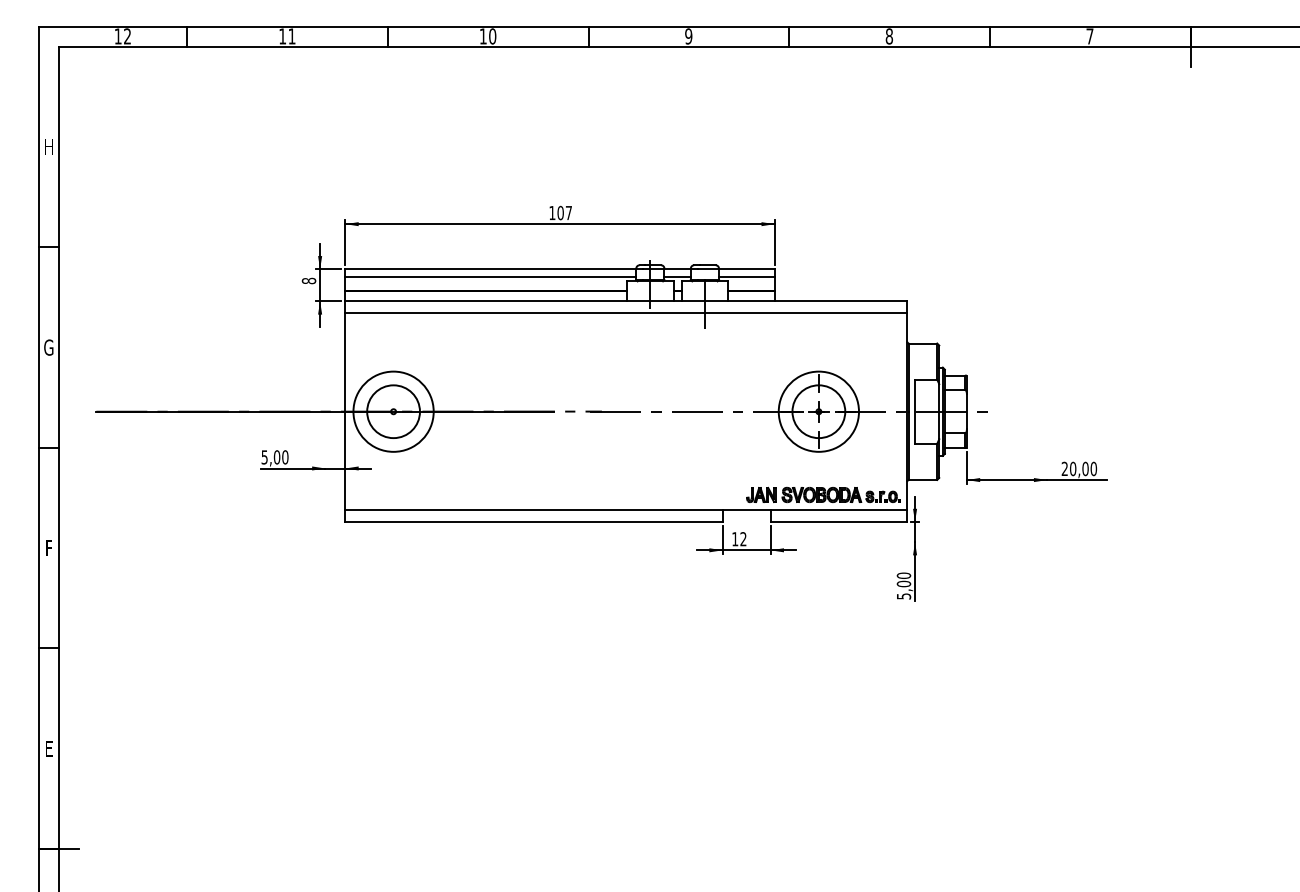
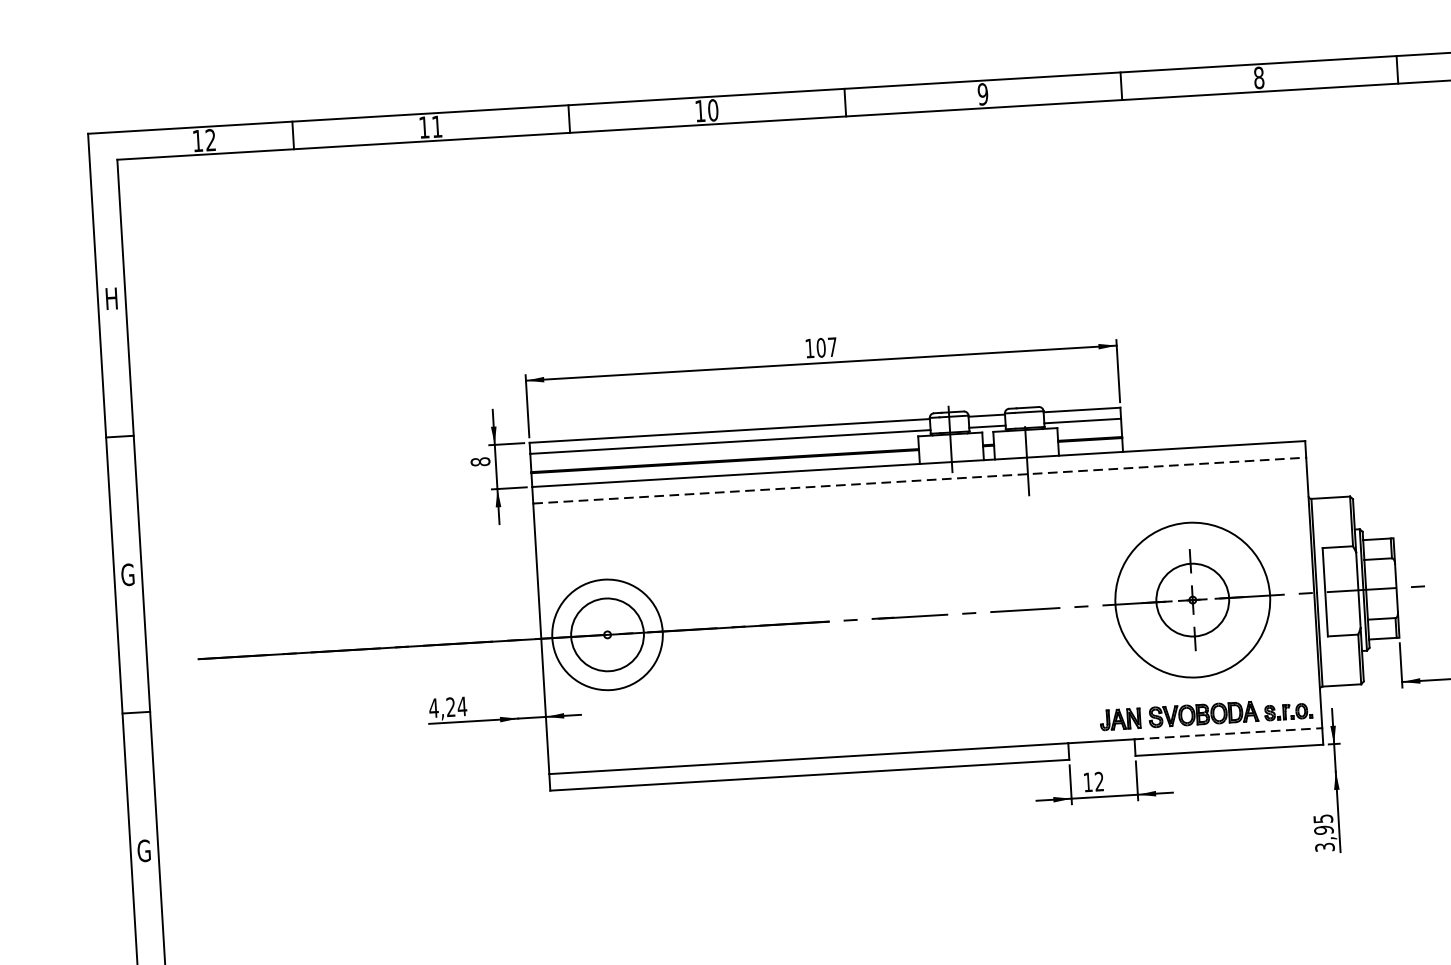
line: (626, 313) -> (920, 480), solid -> dashed
circle: (818, 411) -> (1192, 599), size x1.4
text: (274, 457) -> (447, 707), 5,00 -> 4,24
line: (839, 510) -> (1229, 734), solid -> dashed
text: (48, 548) -> (143, 851), F -> G
text: (903, 585) -> (1323, 832), 5,00 -> 3,95

